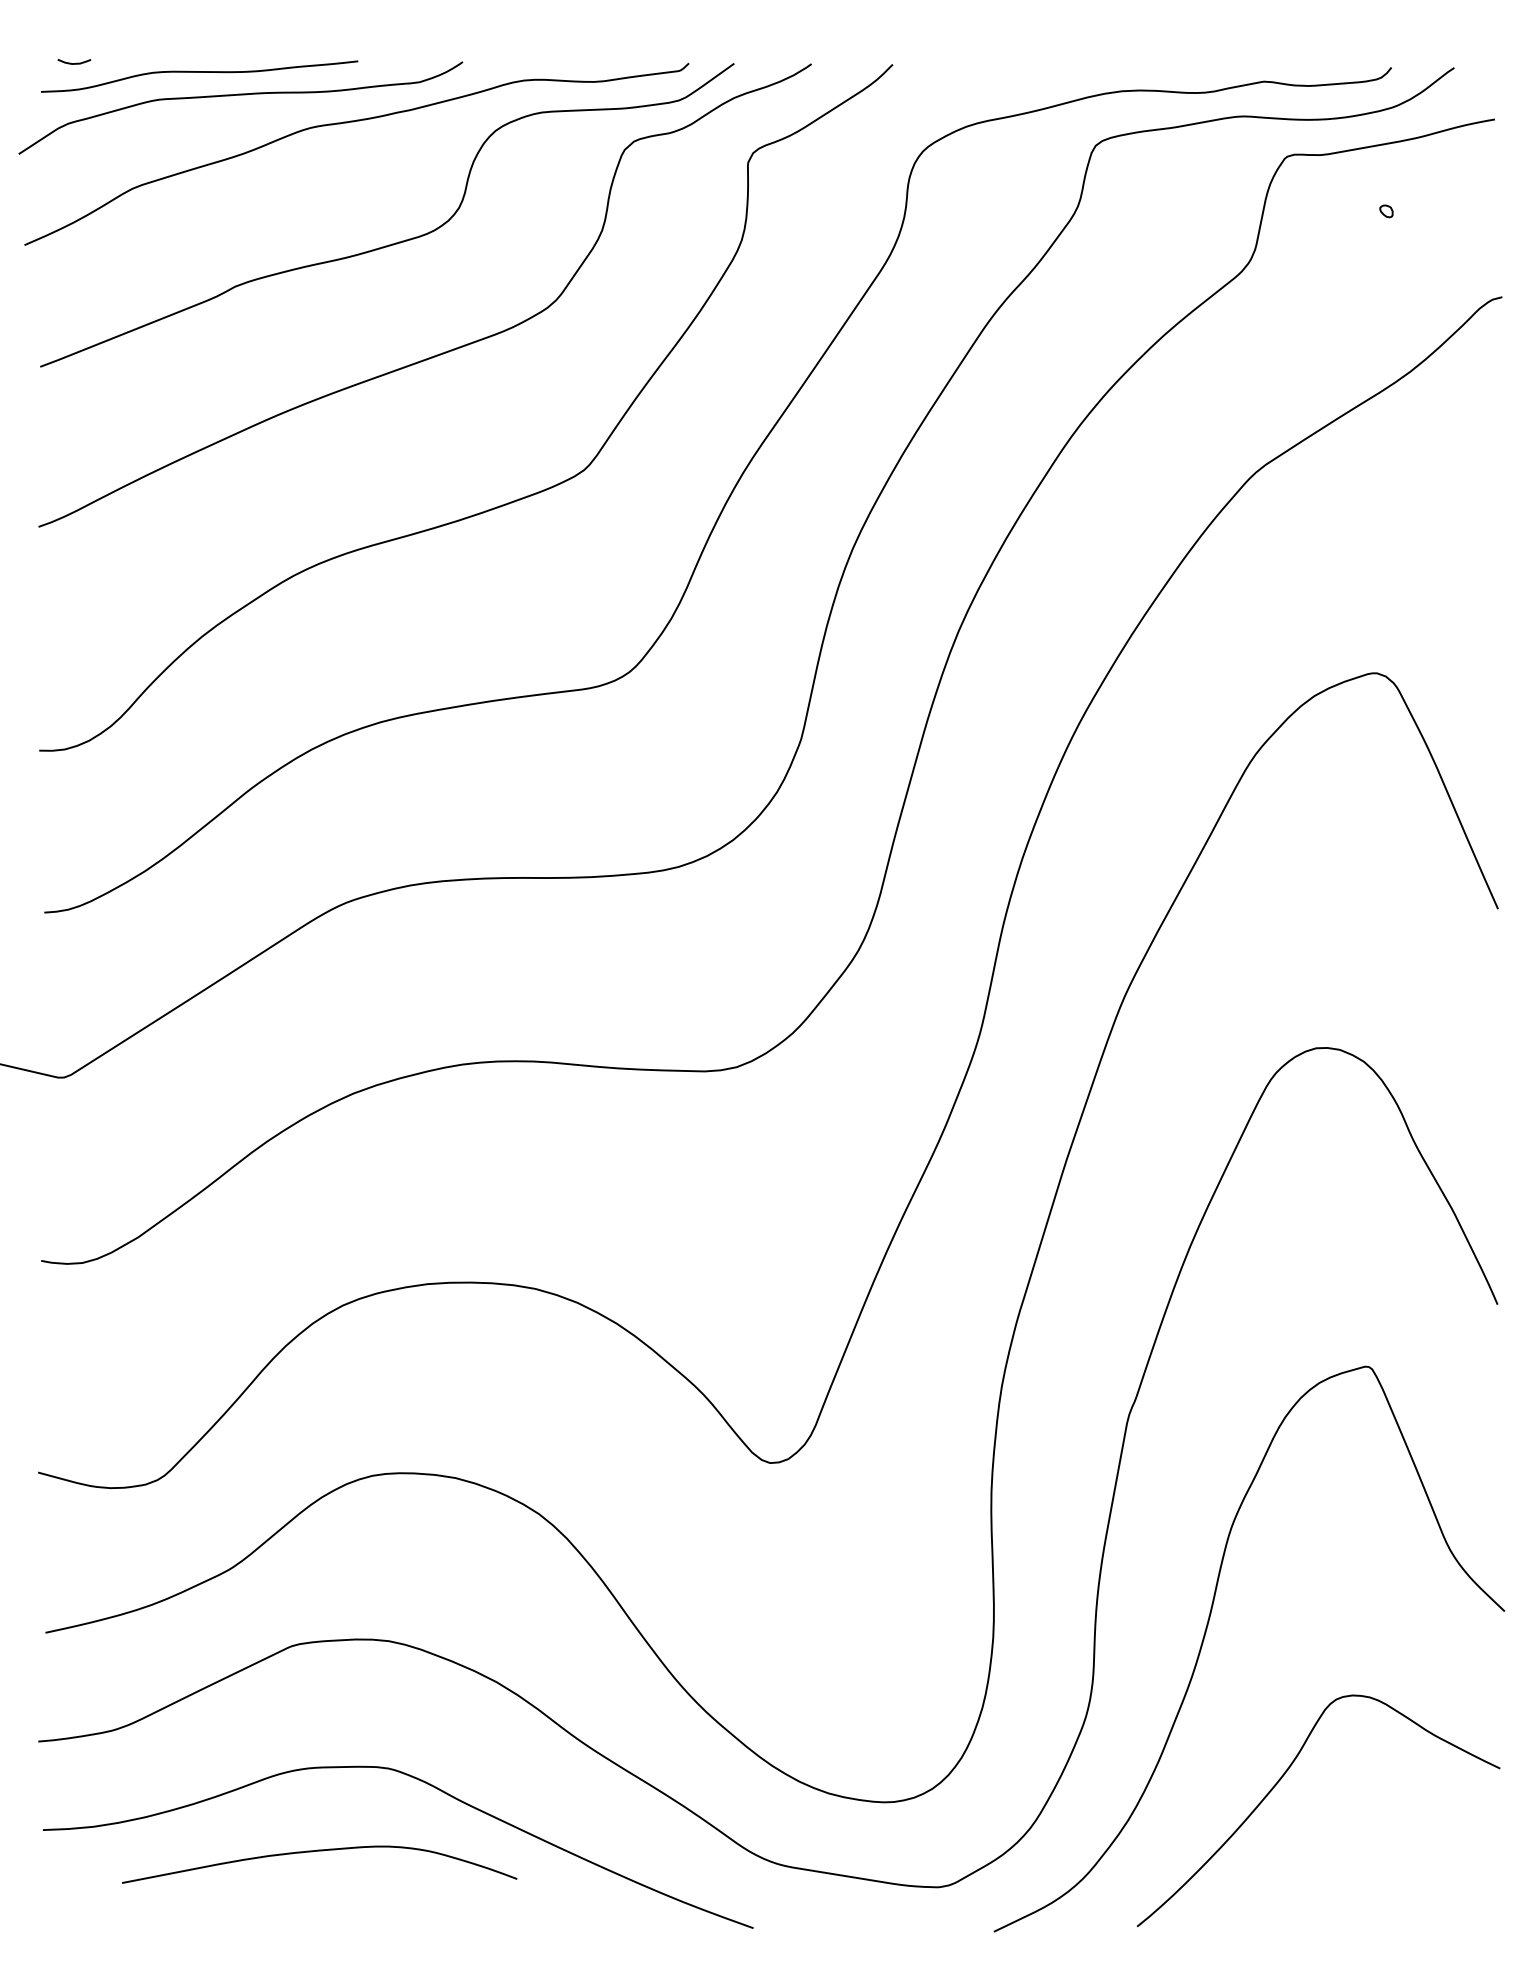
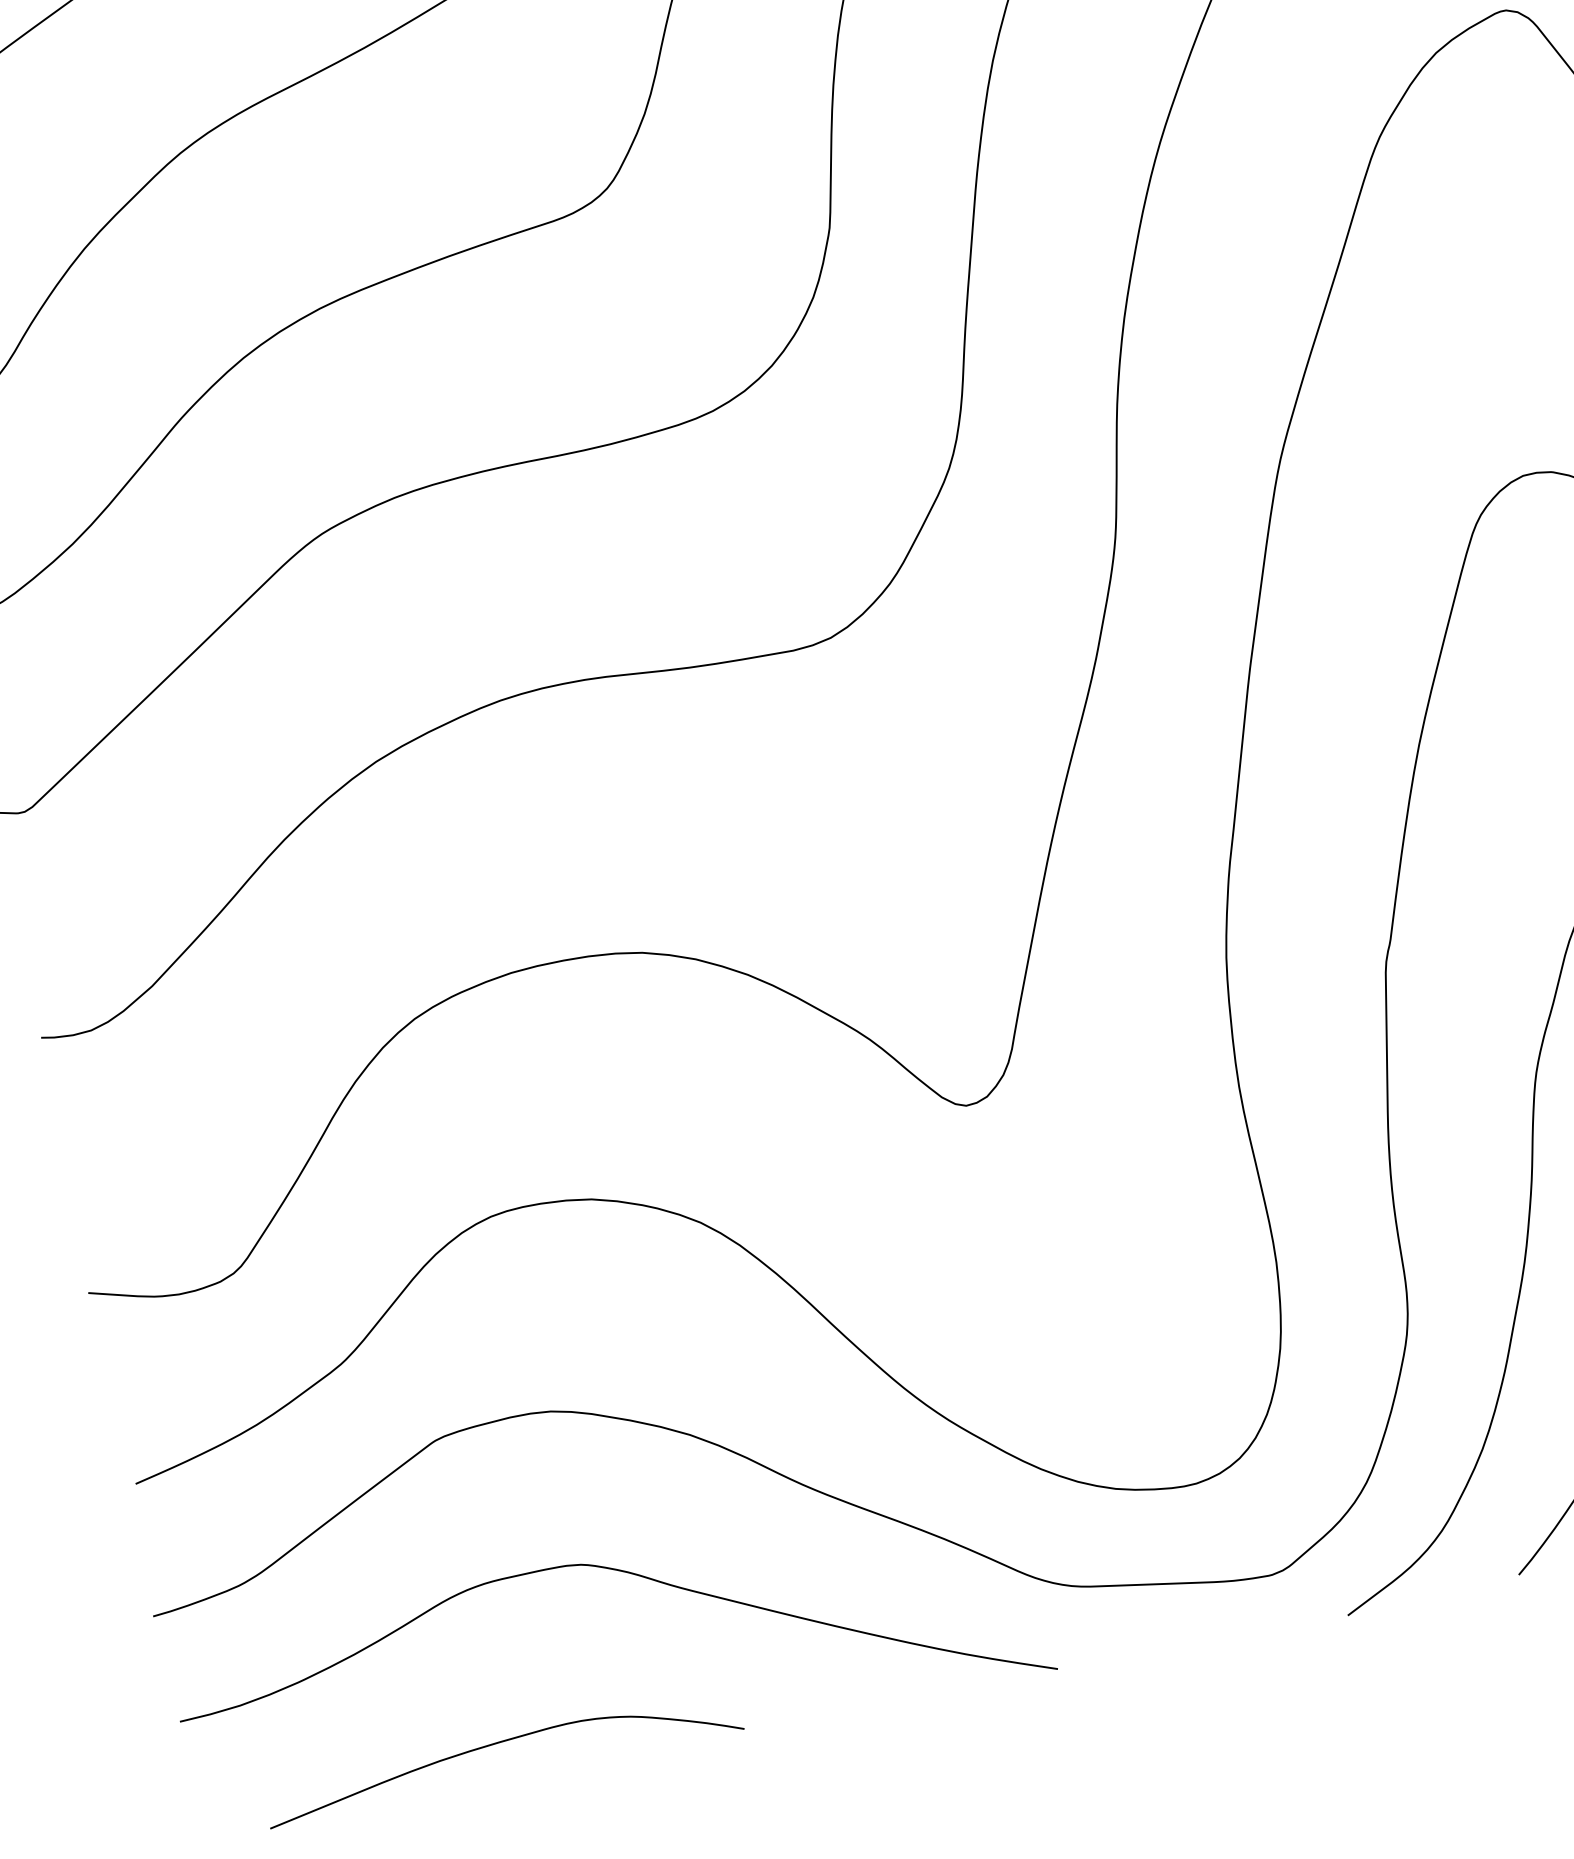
curve: (319, 1851) -> (500, 1743), moved

